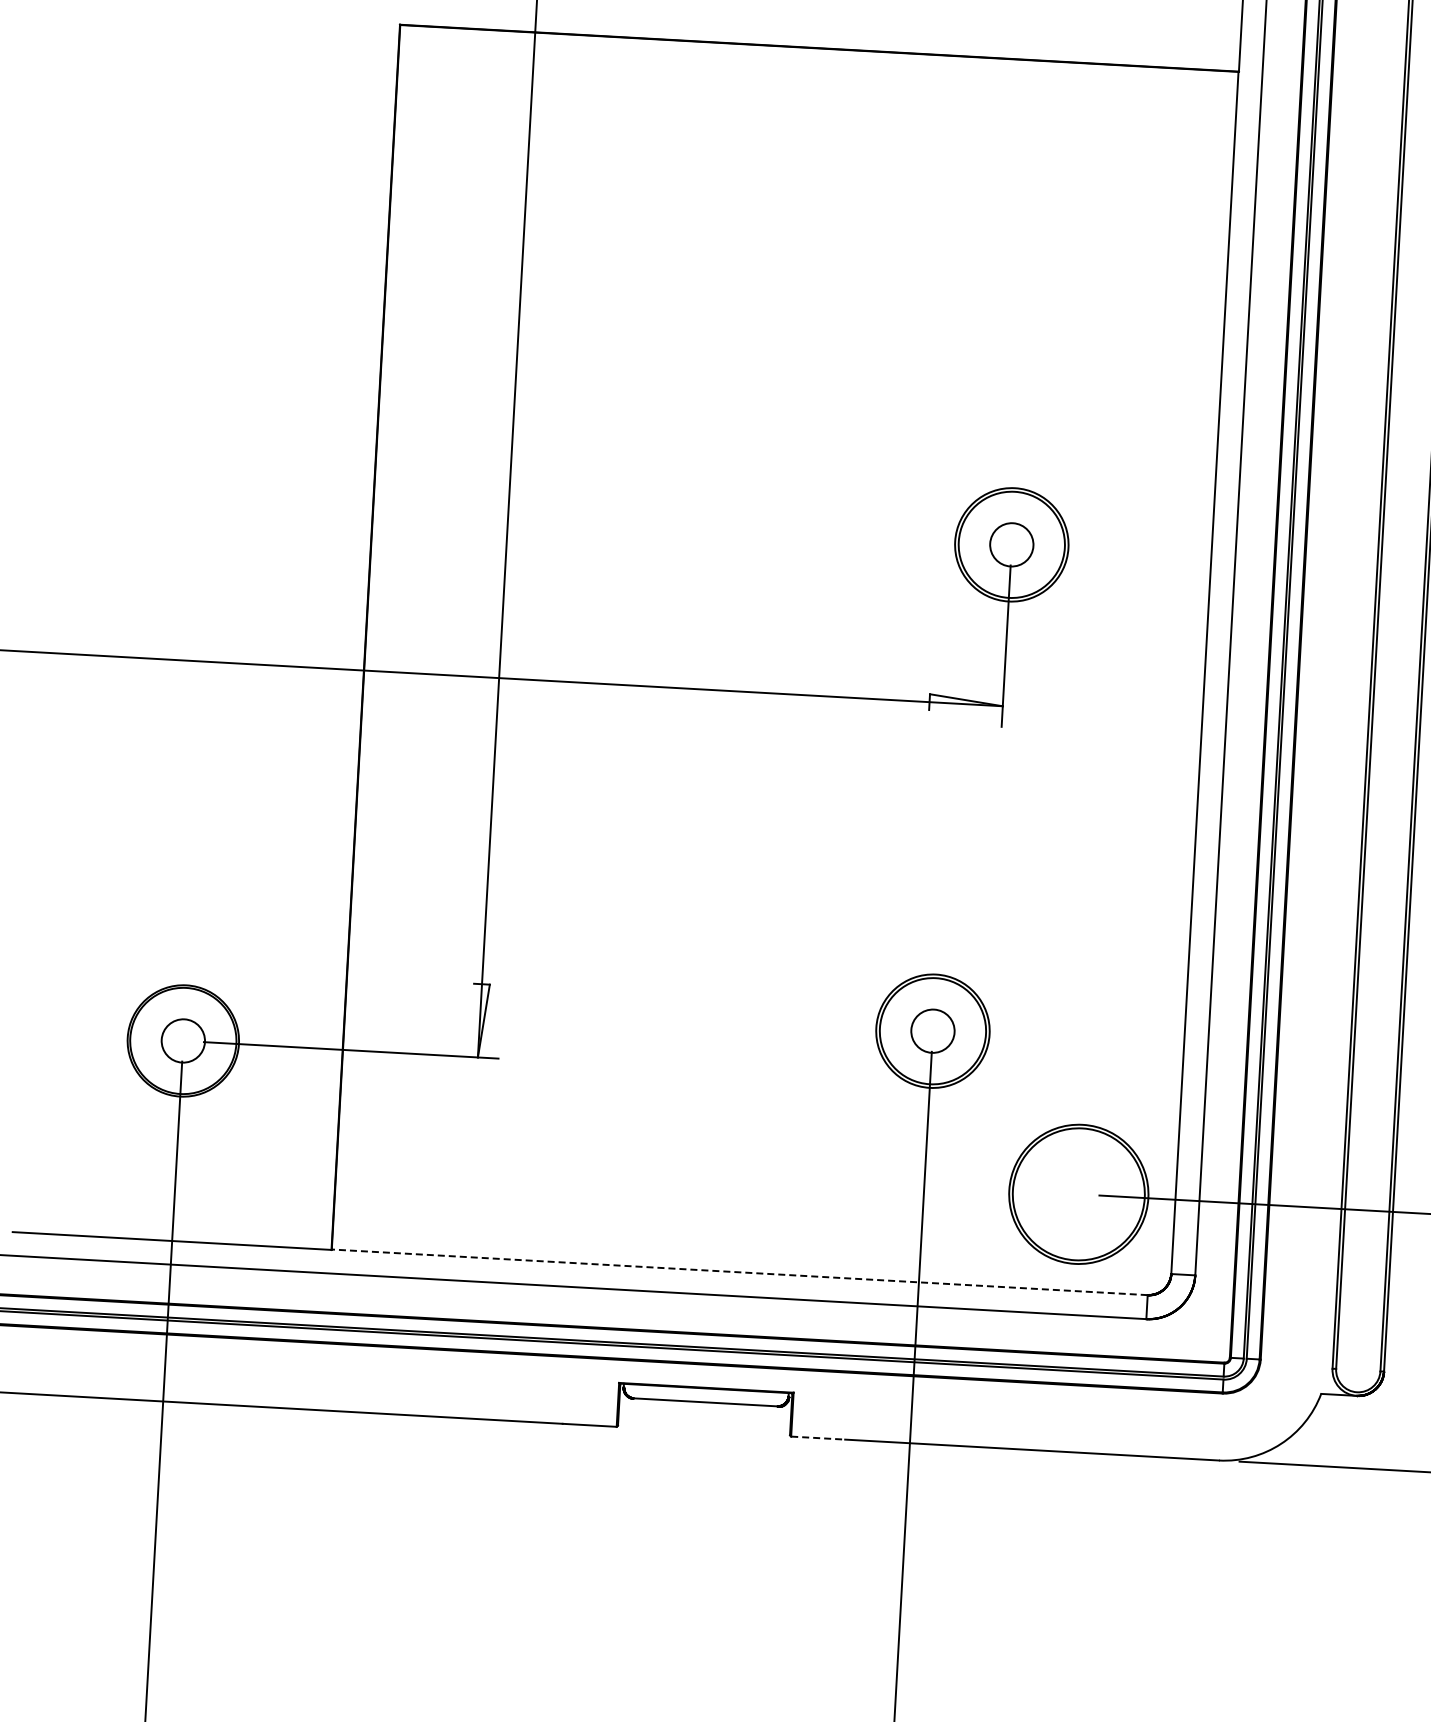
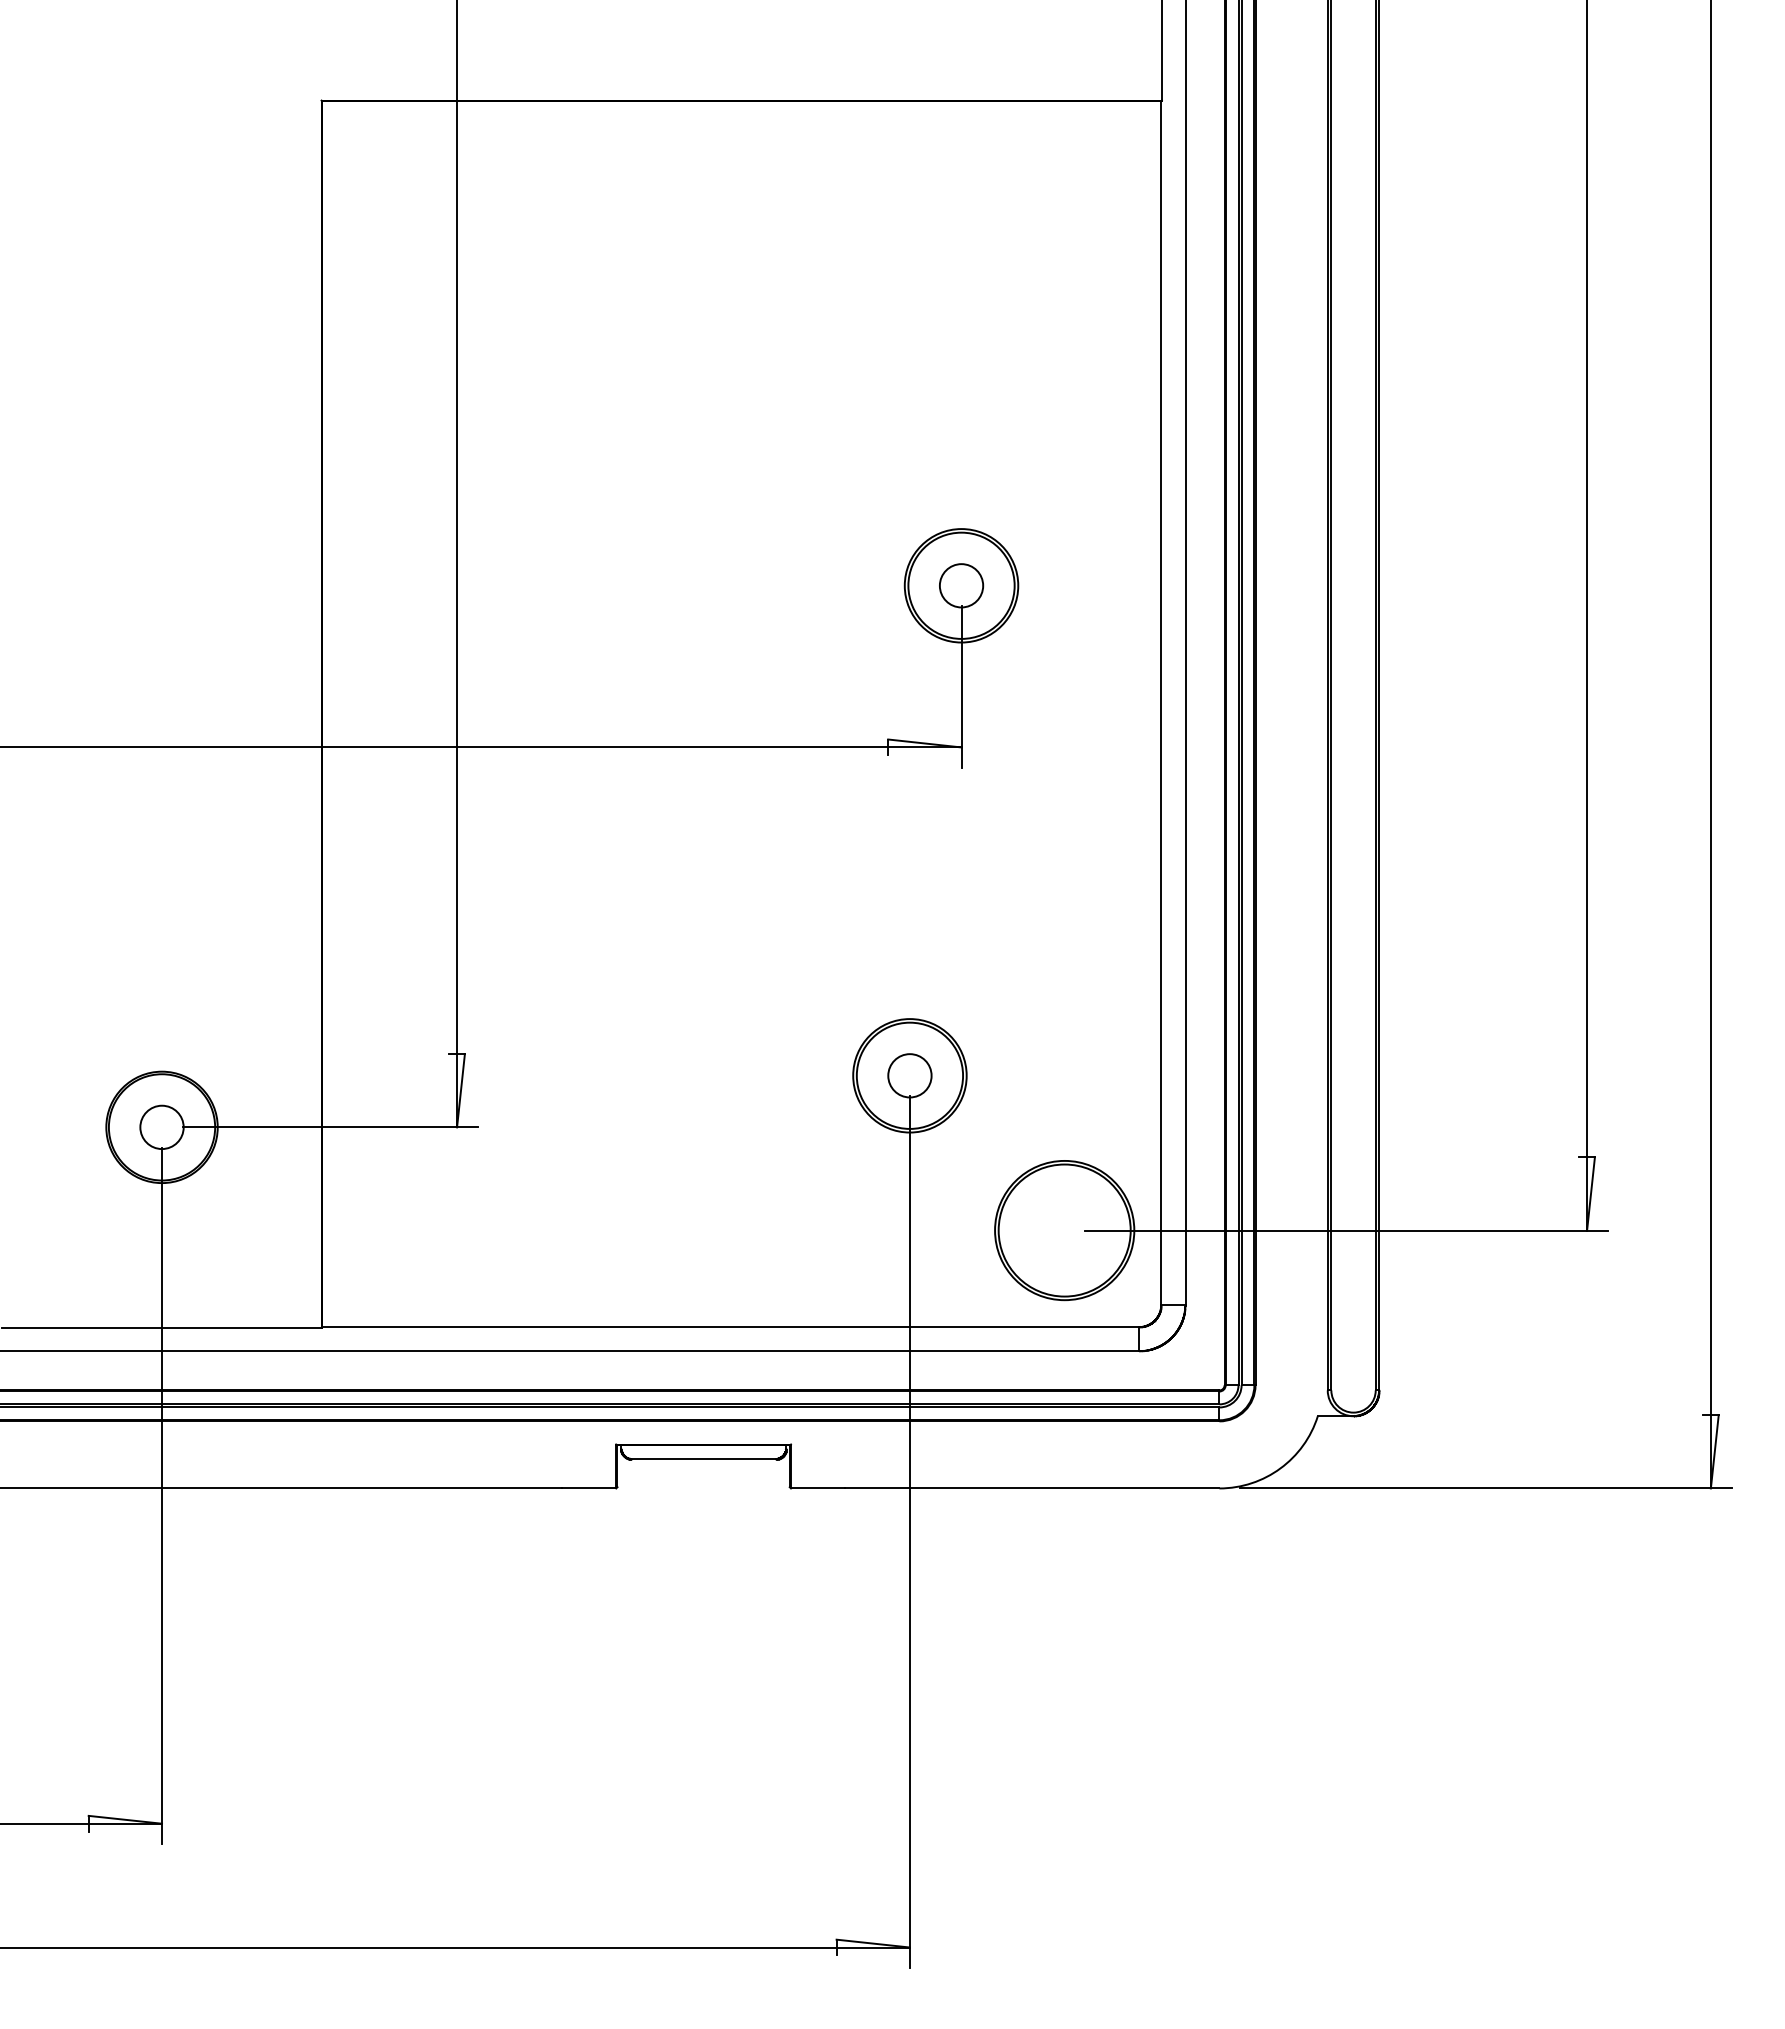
line: (739, 1272) -> (730, 1327), dashed -> solid
line: (818, 1438) -> (818, 1488), dashed -> solid

